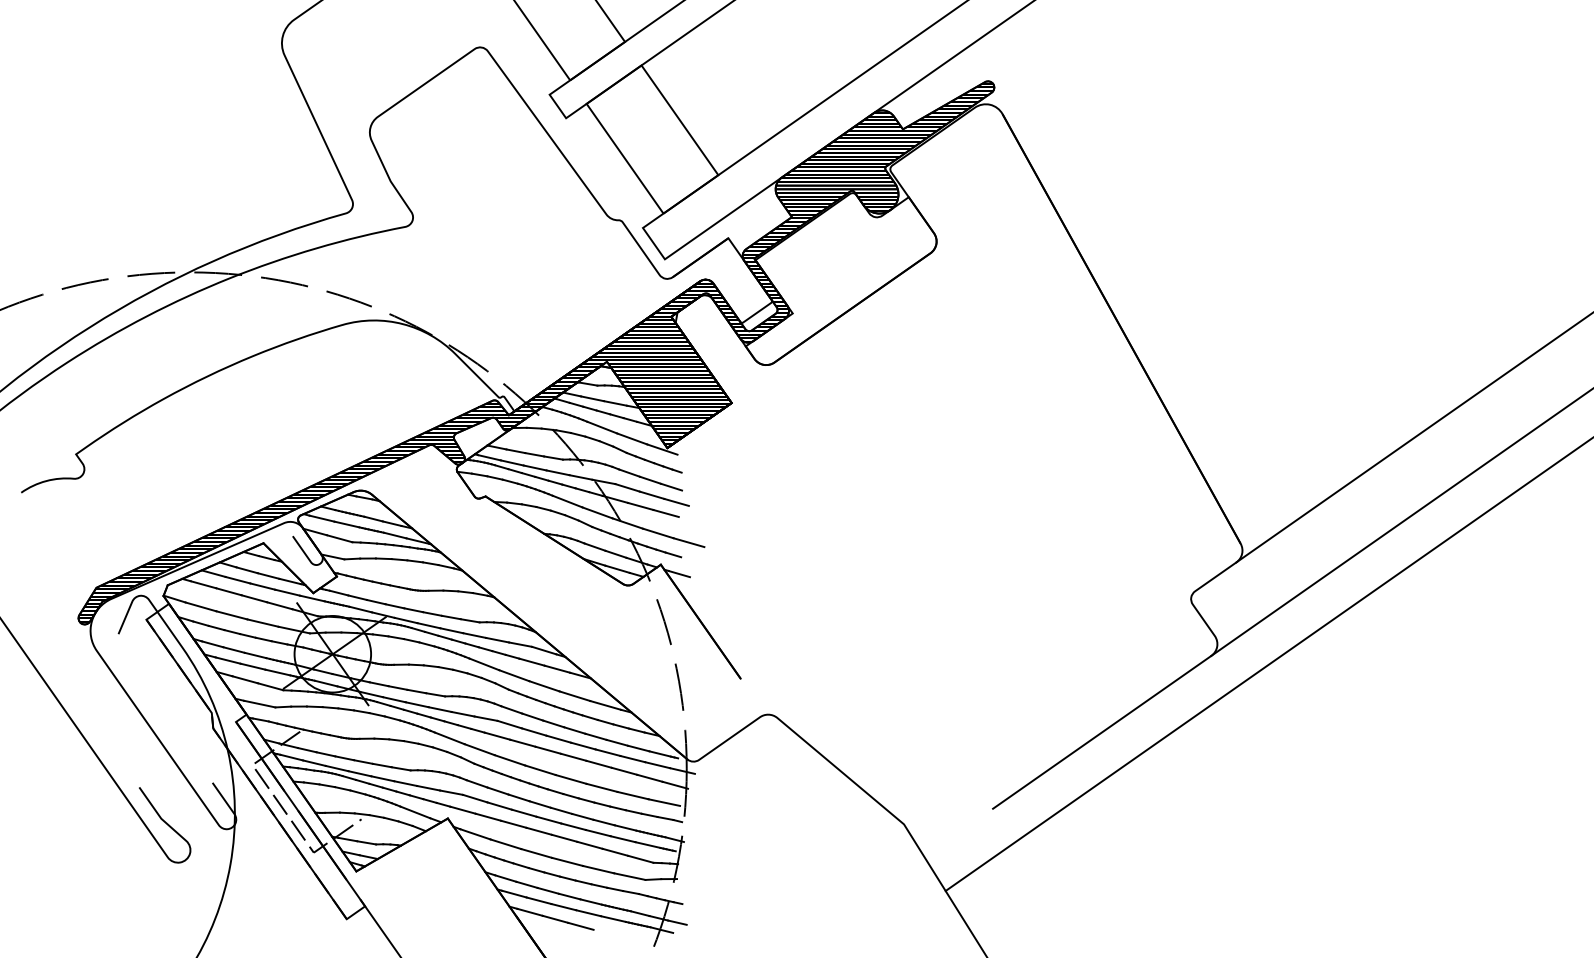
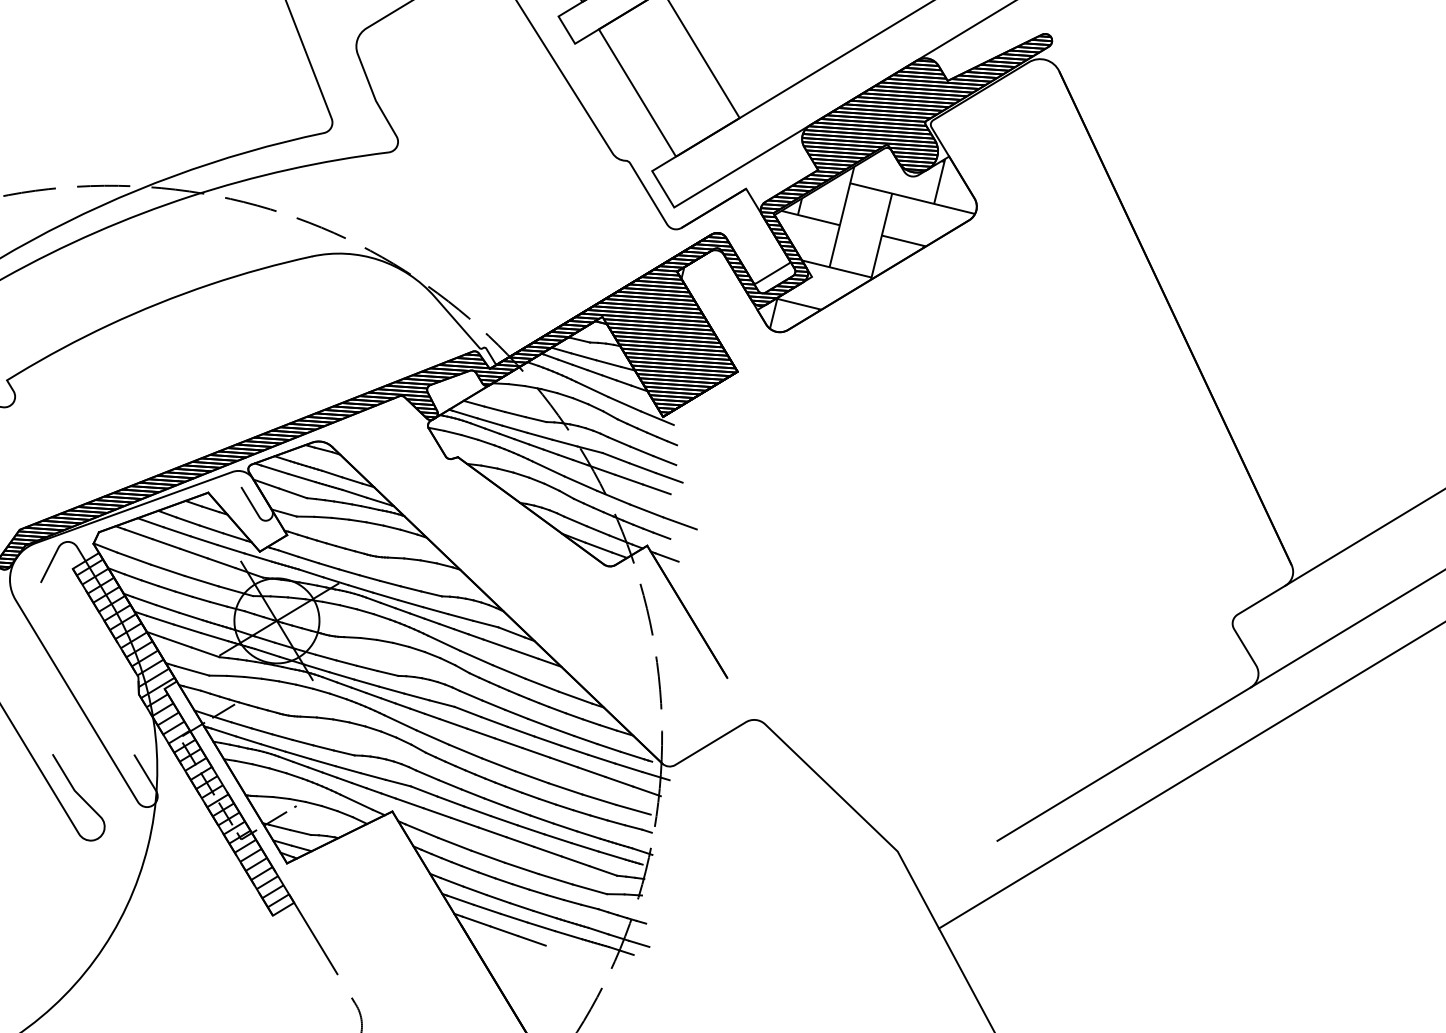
hatch: (846, 277) -> (874, 240), added
hatch: (255, 760) -> (183, 732), added

